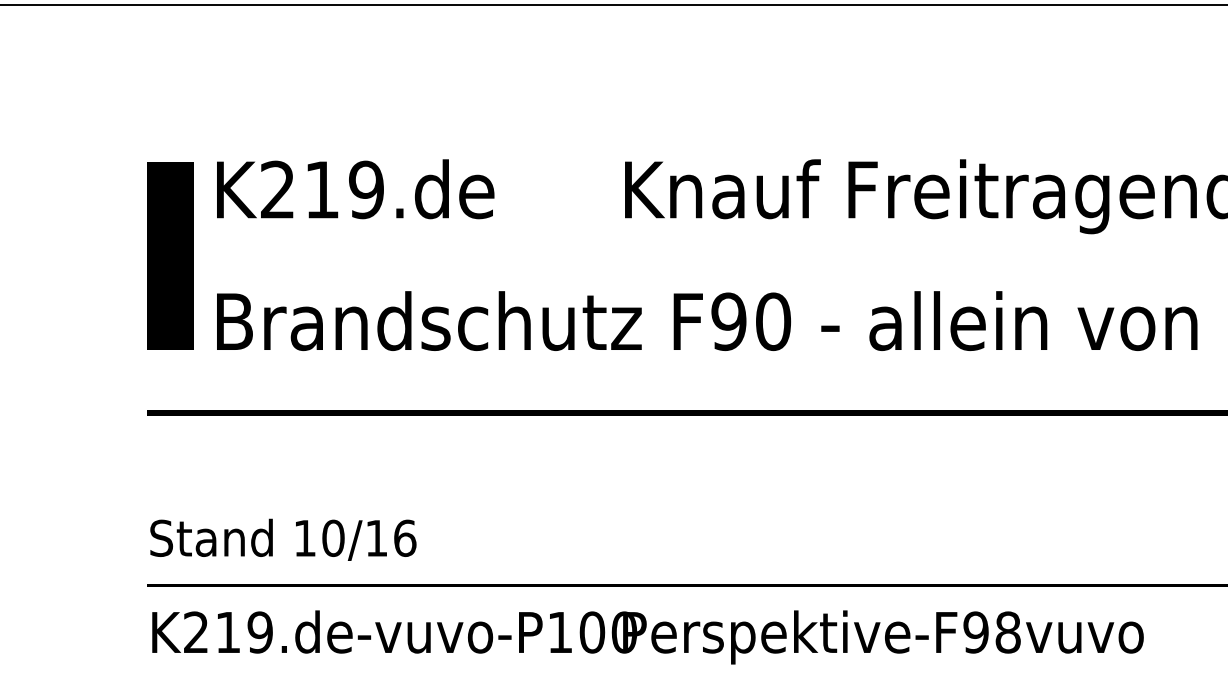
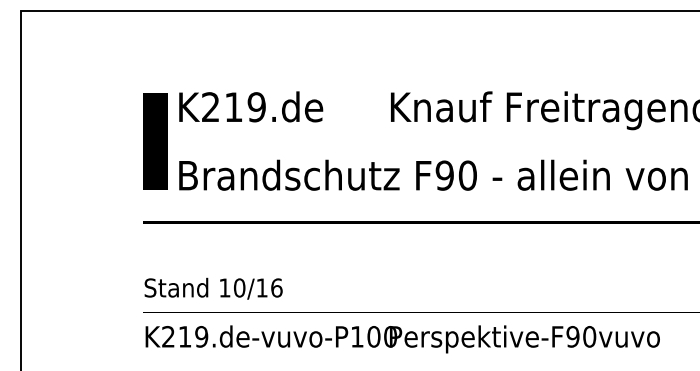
text: (1007, 631) -> (589, 336), Perspektive-F98vuvo -> Perspektive-F90vuvo

